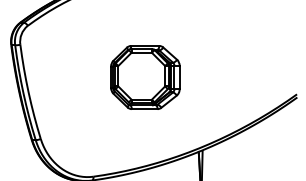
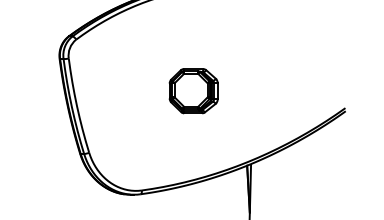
part: (145, 76) -> (193, 90), size x0.7

